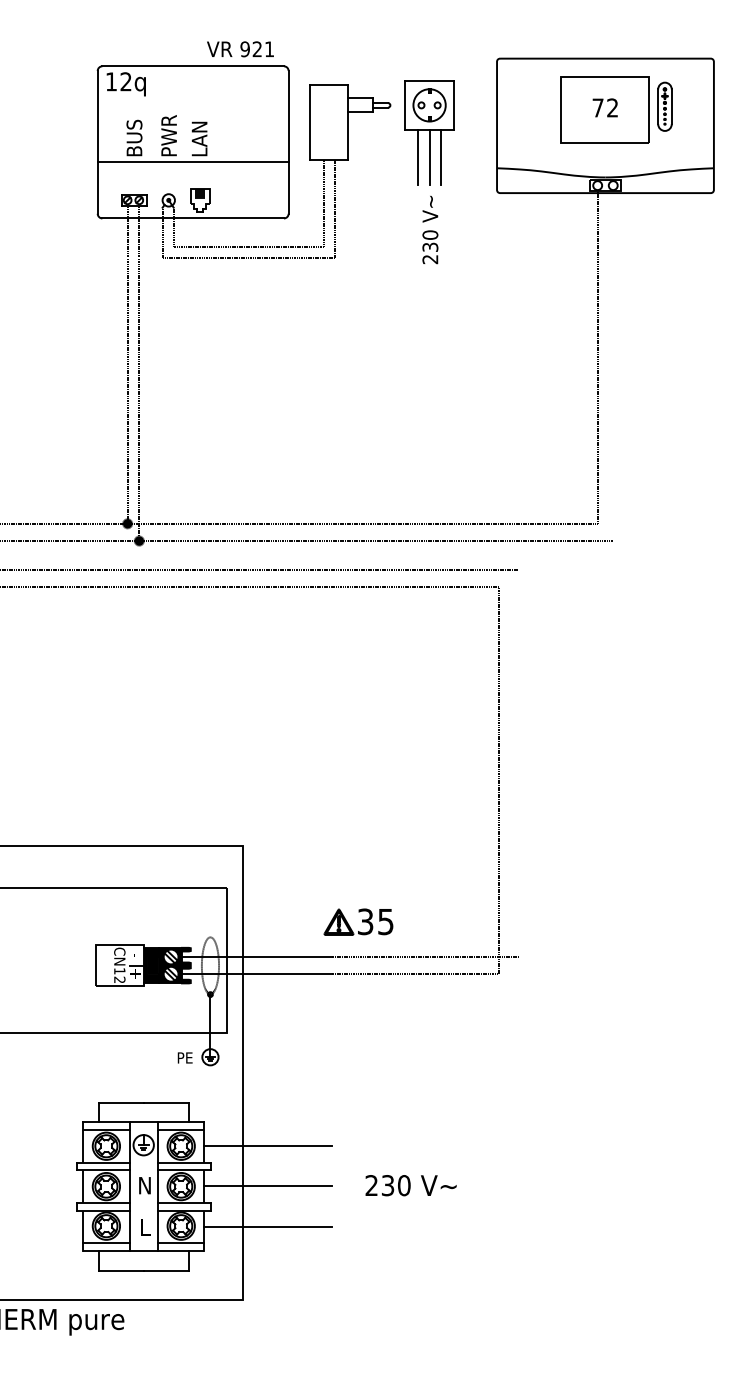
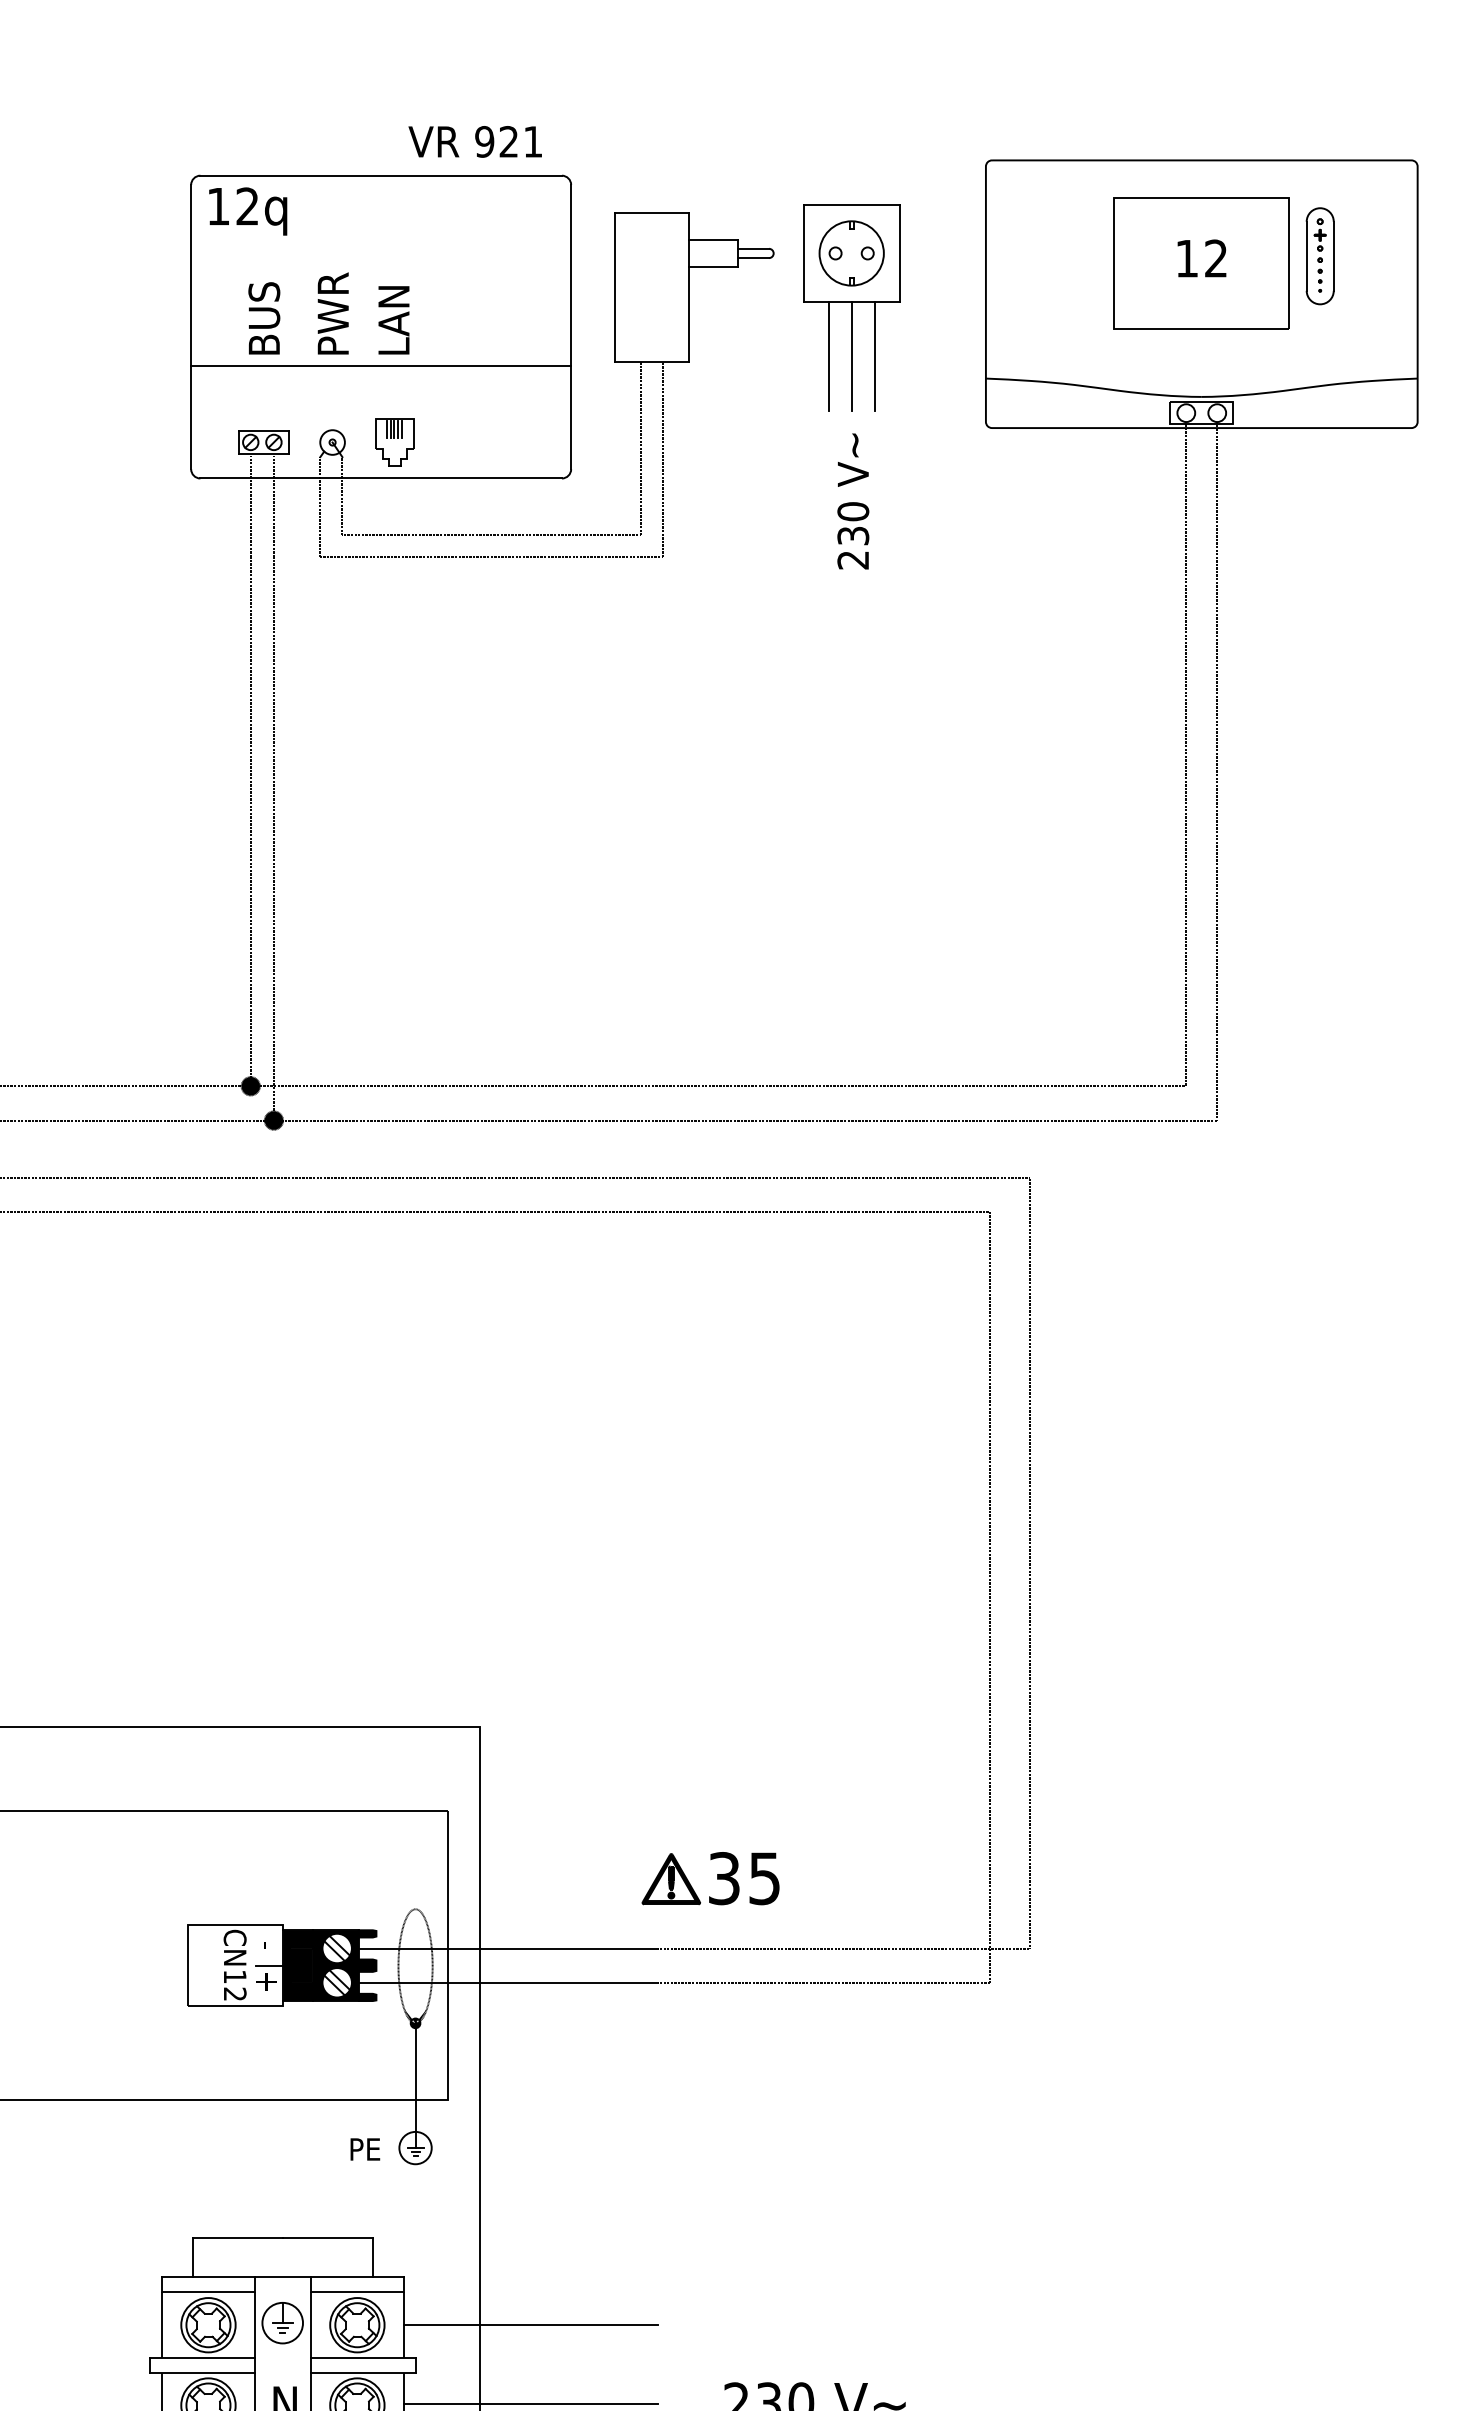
text: (597, 107) -> (1185, 257), 72 -> 12
line: (613, 365) -> (1217, 771), added
line: (519, 763) -> (1030, 1563), added

